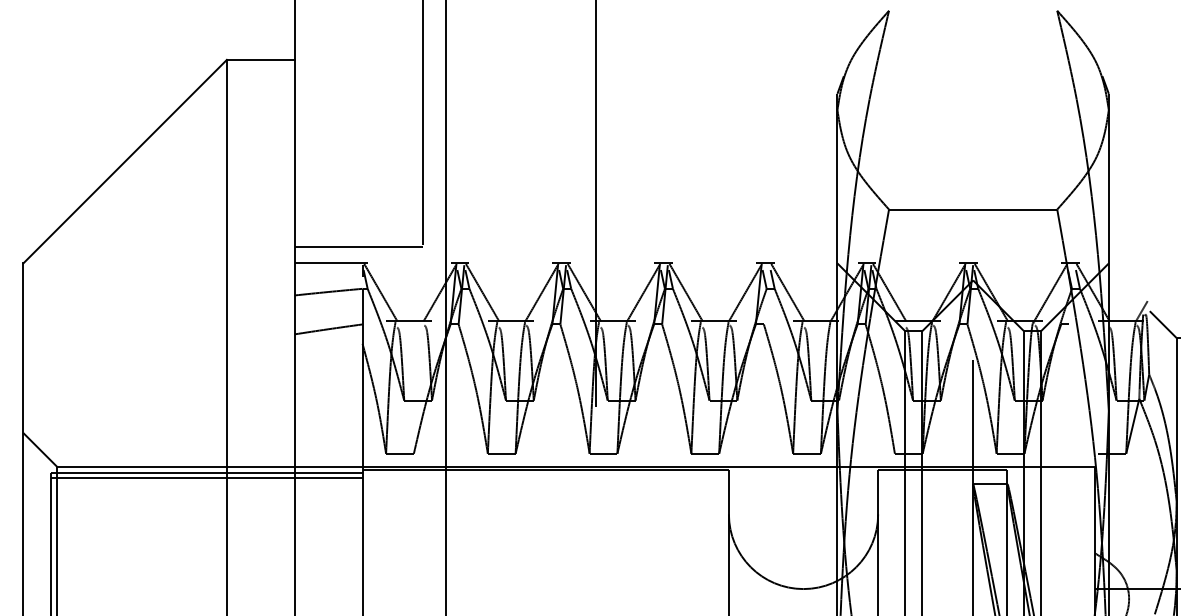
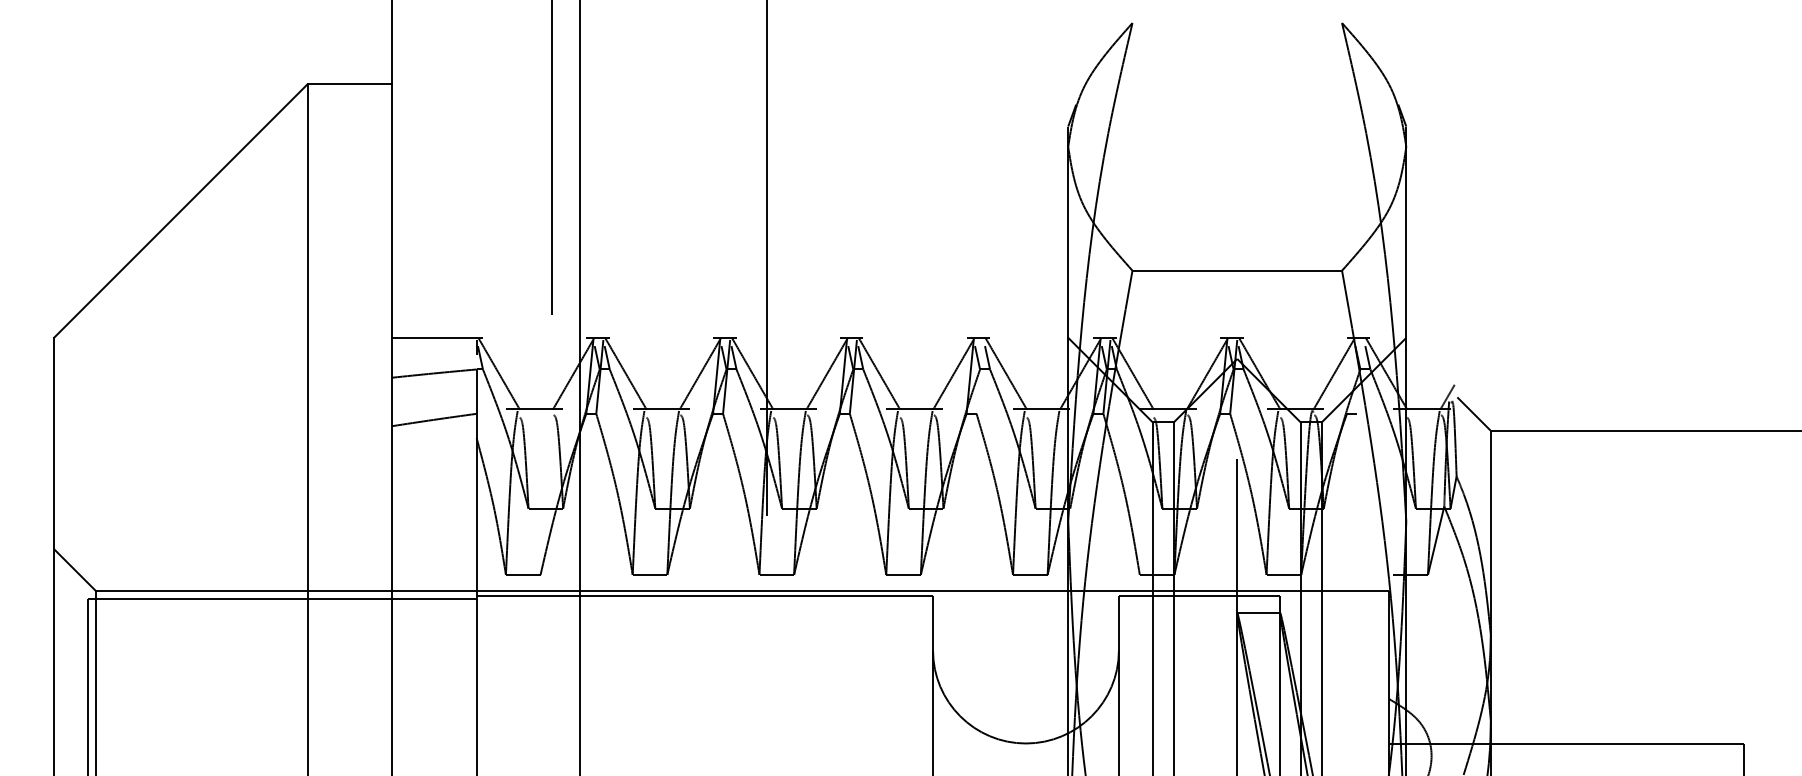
line: (359, 247) -> (472, 317), removed
line: (205, 478) -> (281, 605), removed

